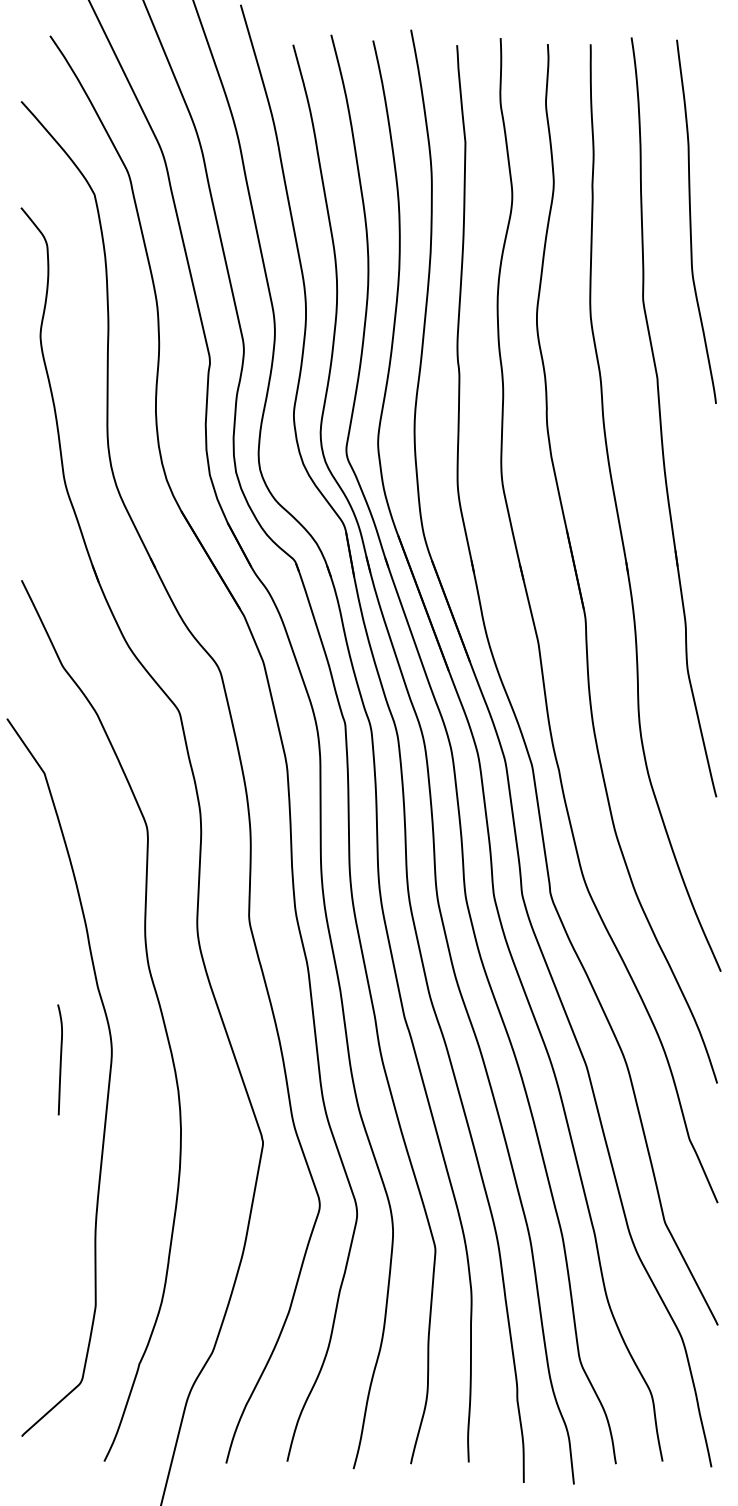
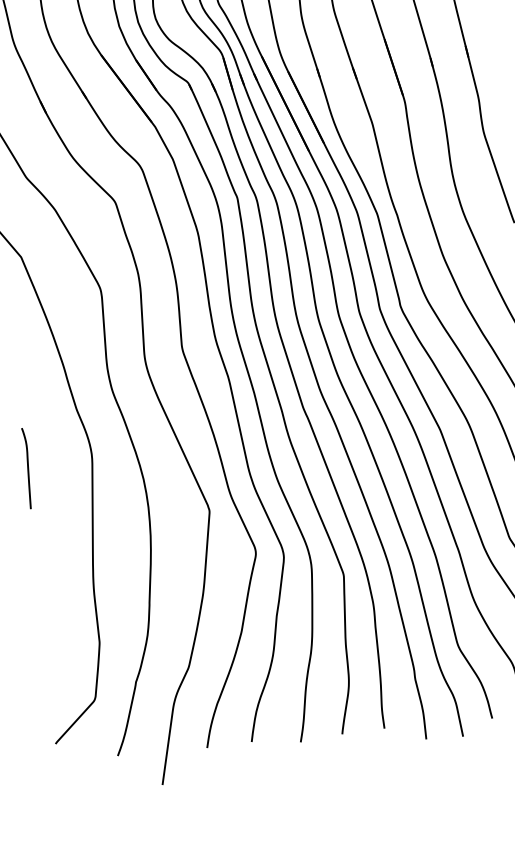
curve: (60, 1059) -> (27, 468), moved

